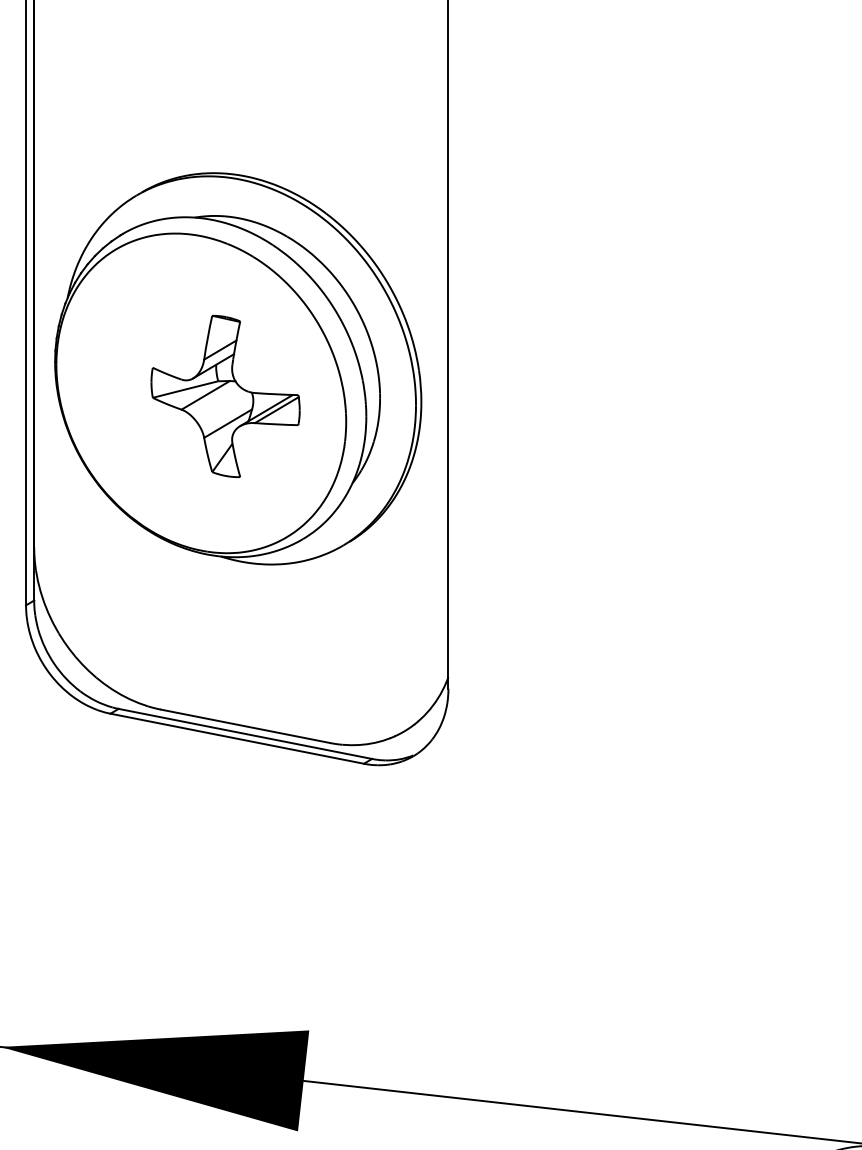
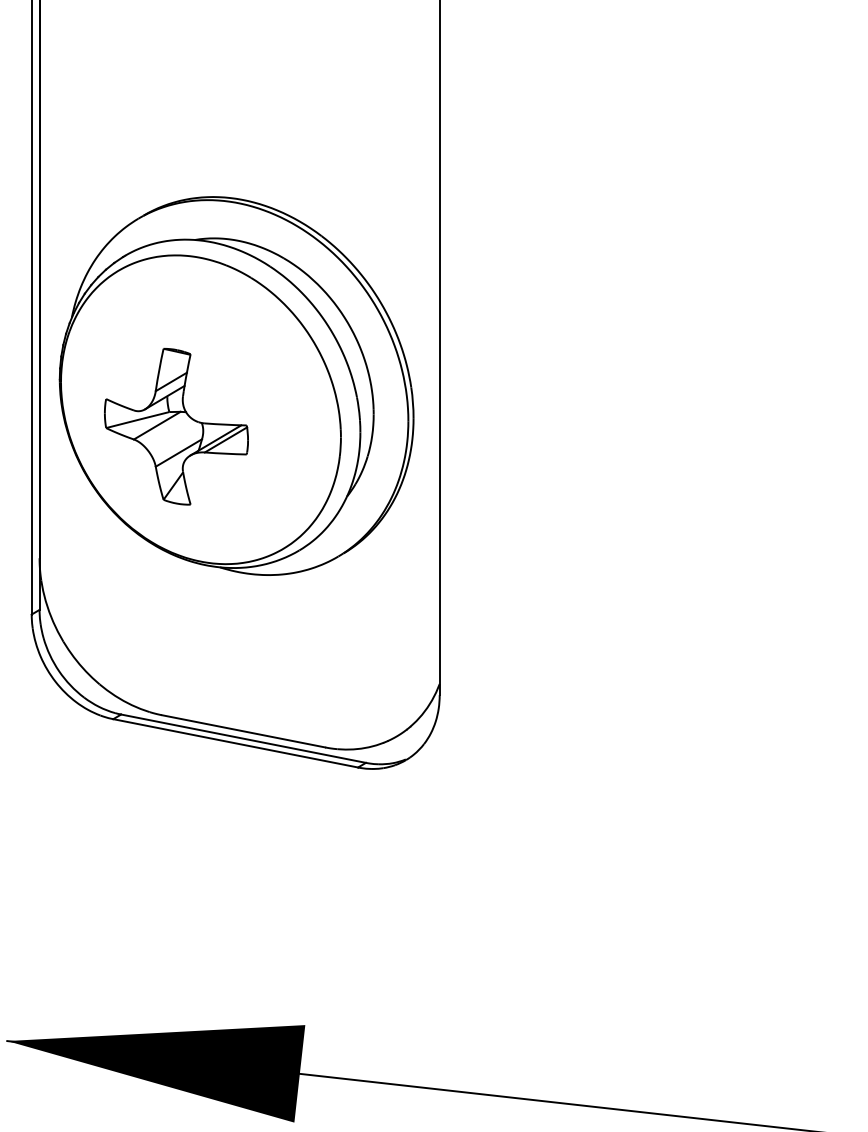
part: (225, 396) -> (176, 426), moved

